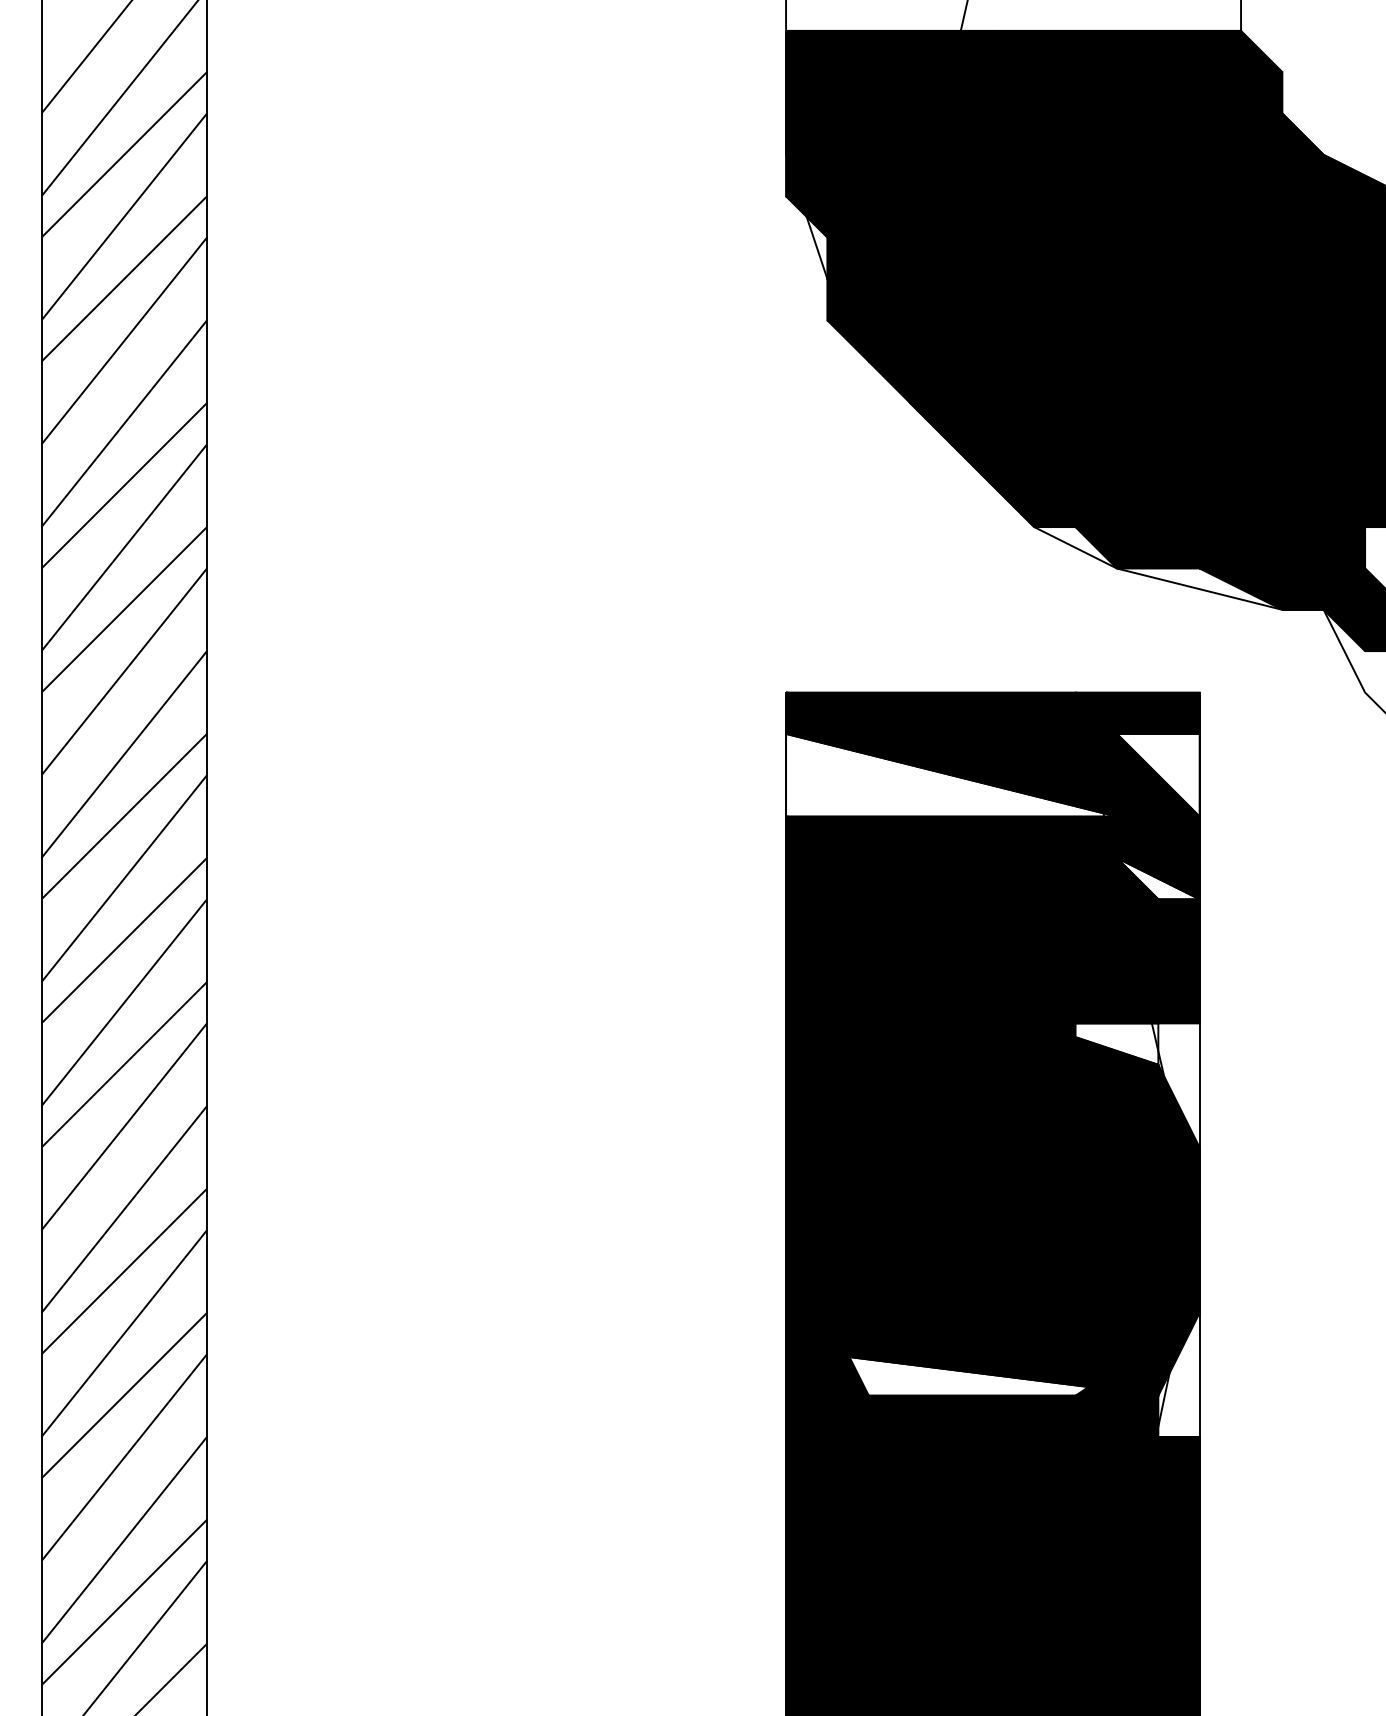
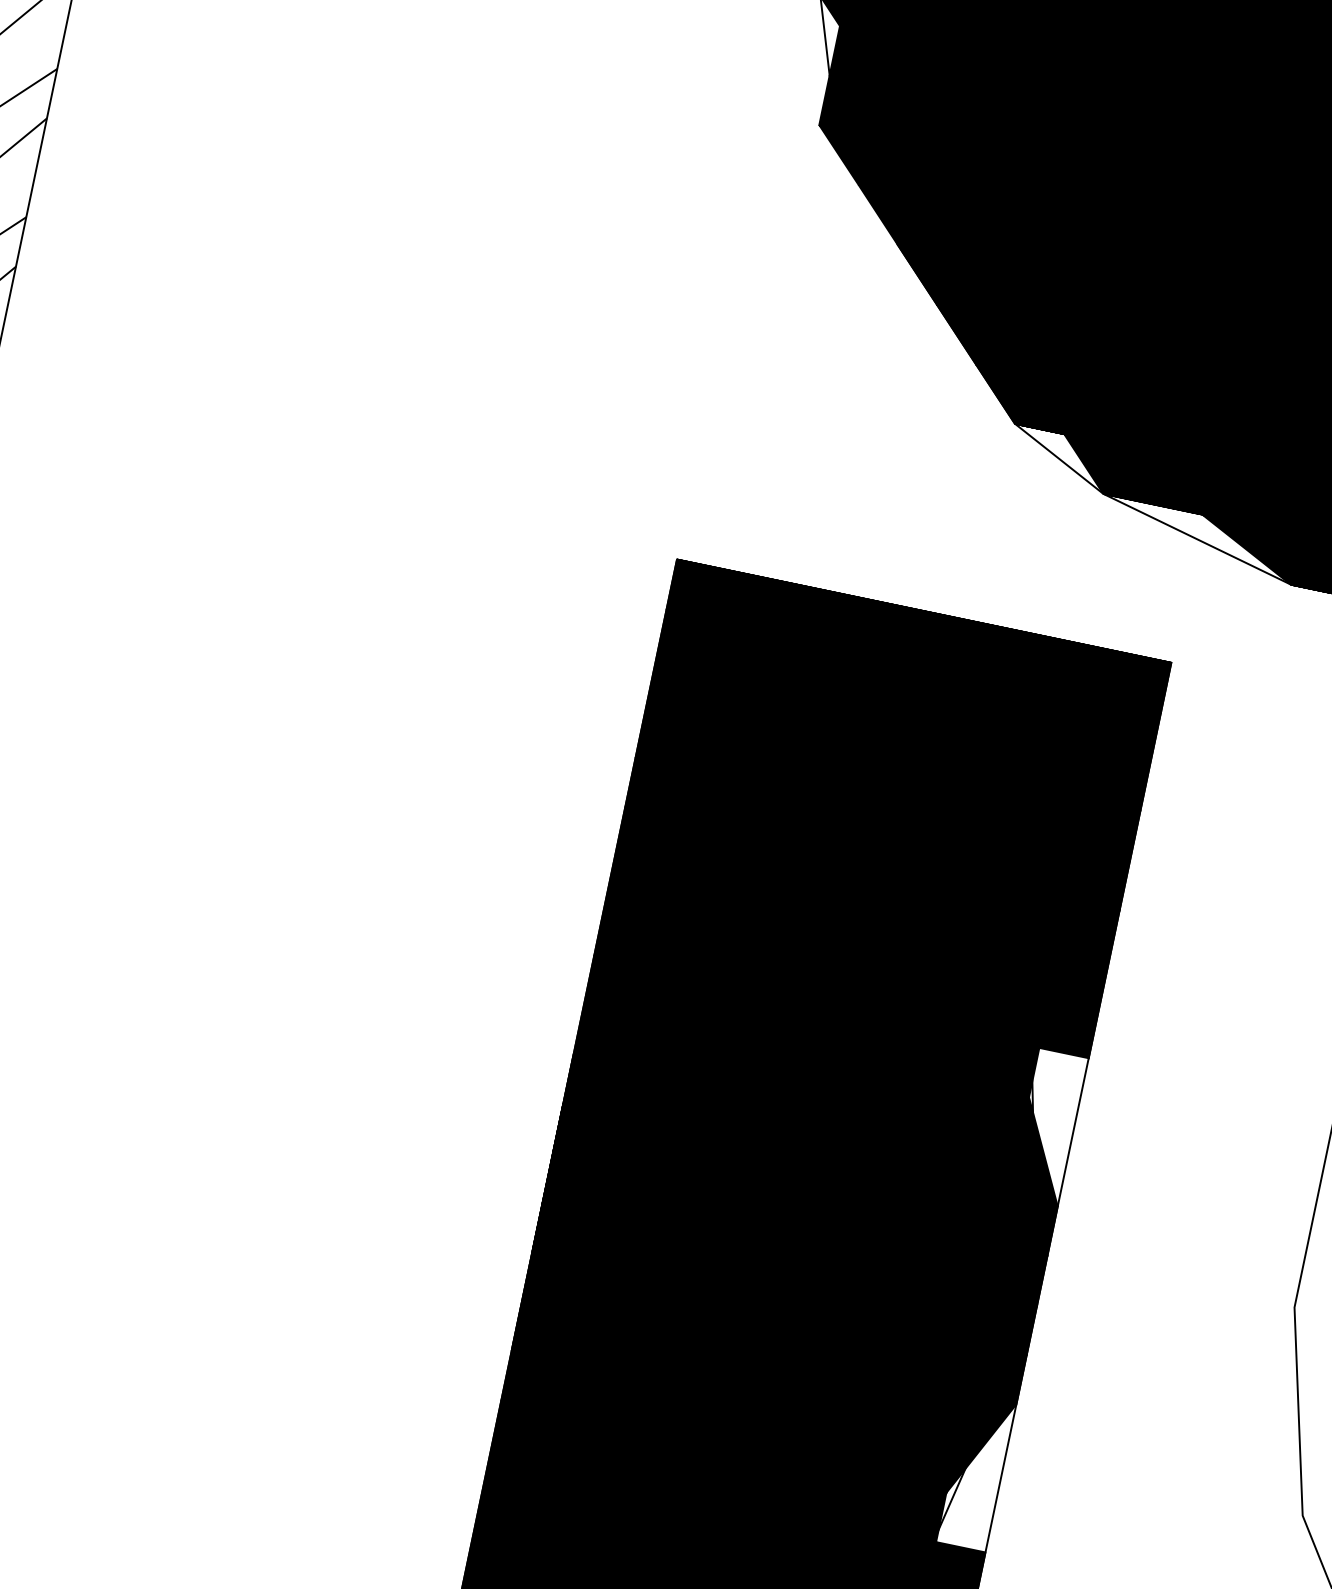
fill: (951, 774) -> (854, 698), added
fill: (1157, 774) -> (1100, 750), added
fill: (1157, 878) -> (1074, 874), added
fill: (1096, 1043) -> (960, 1056), added
fill: (992, 1374) -> (753, 1426), added

